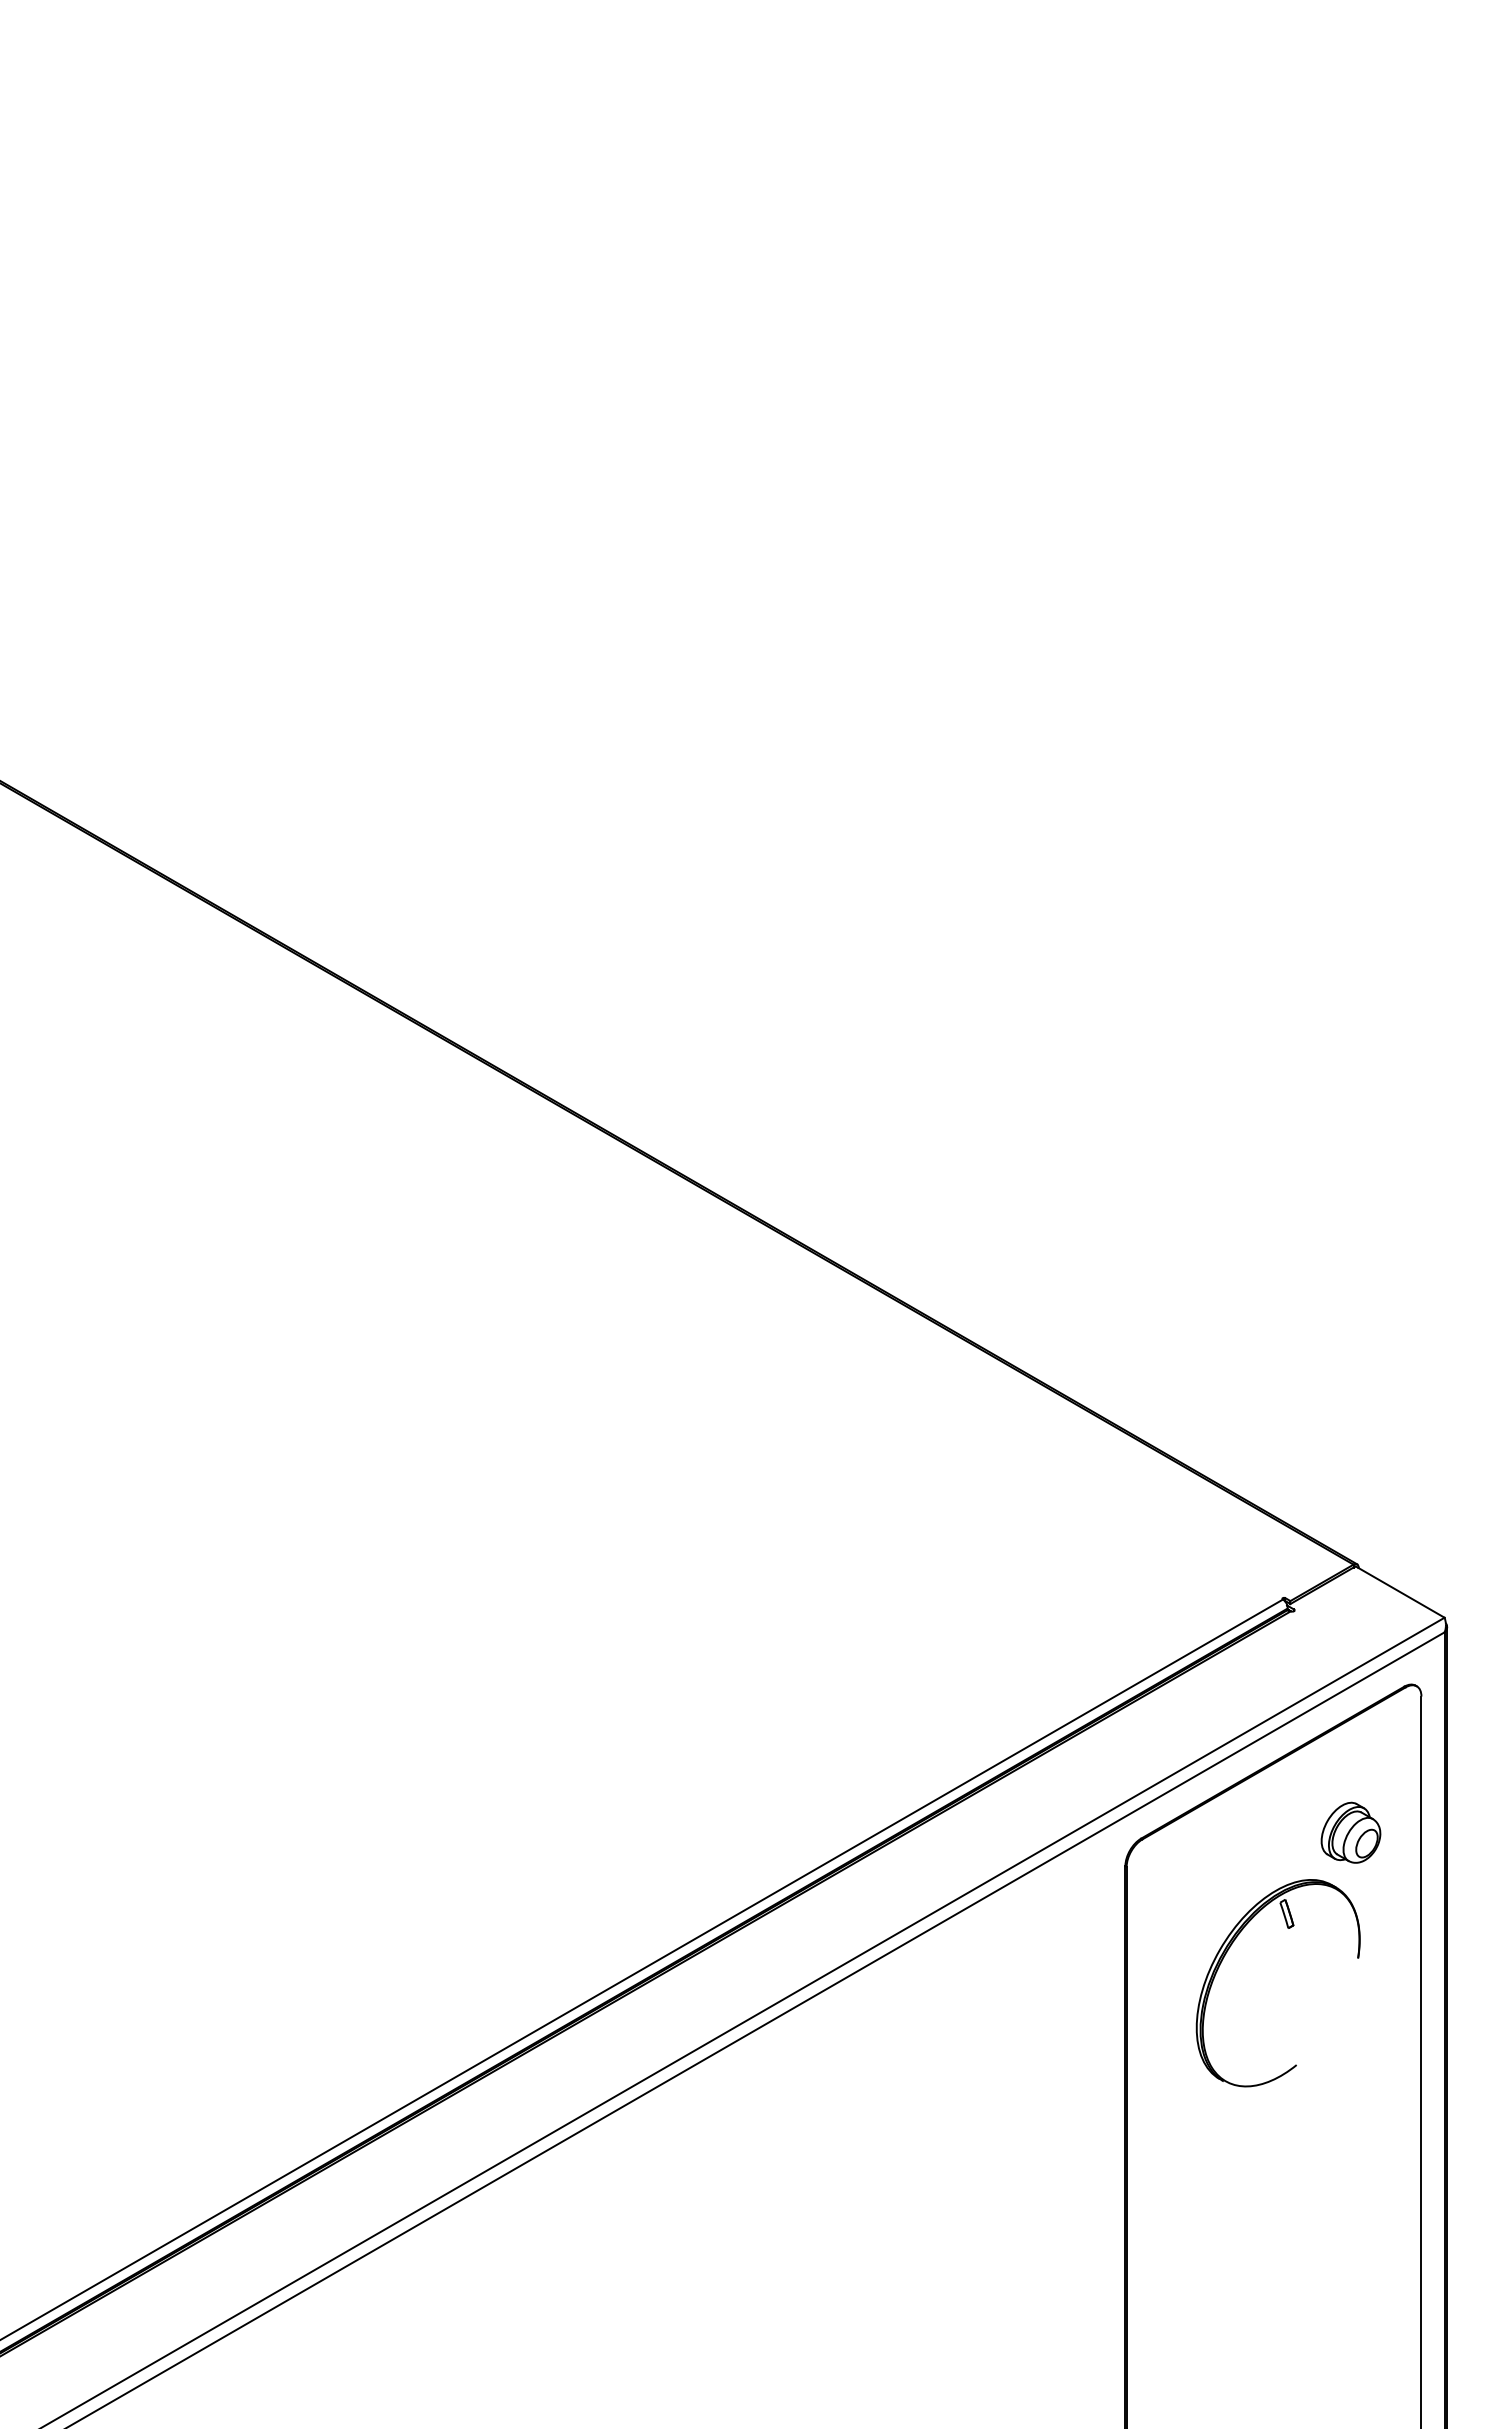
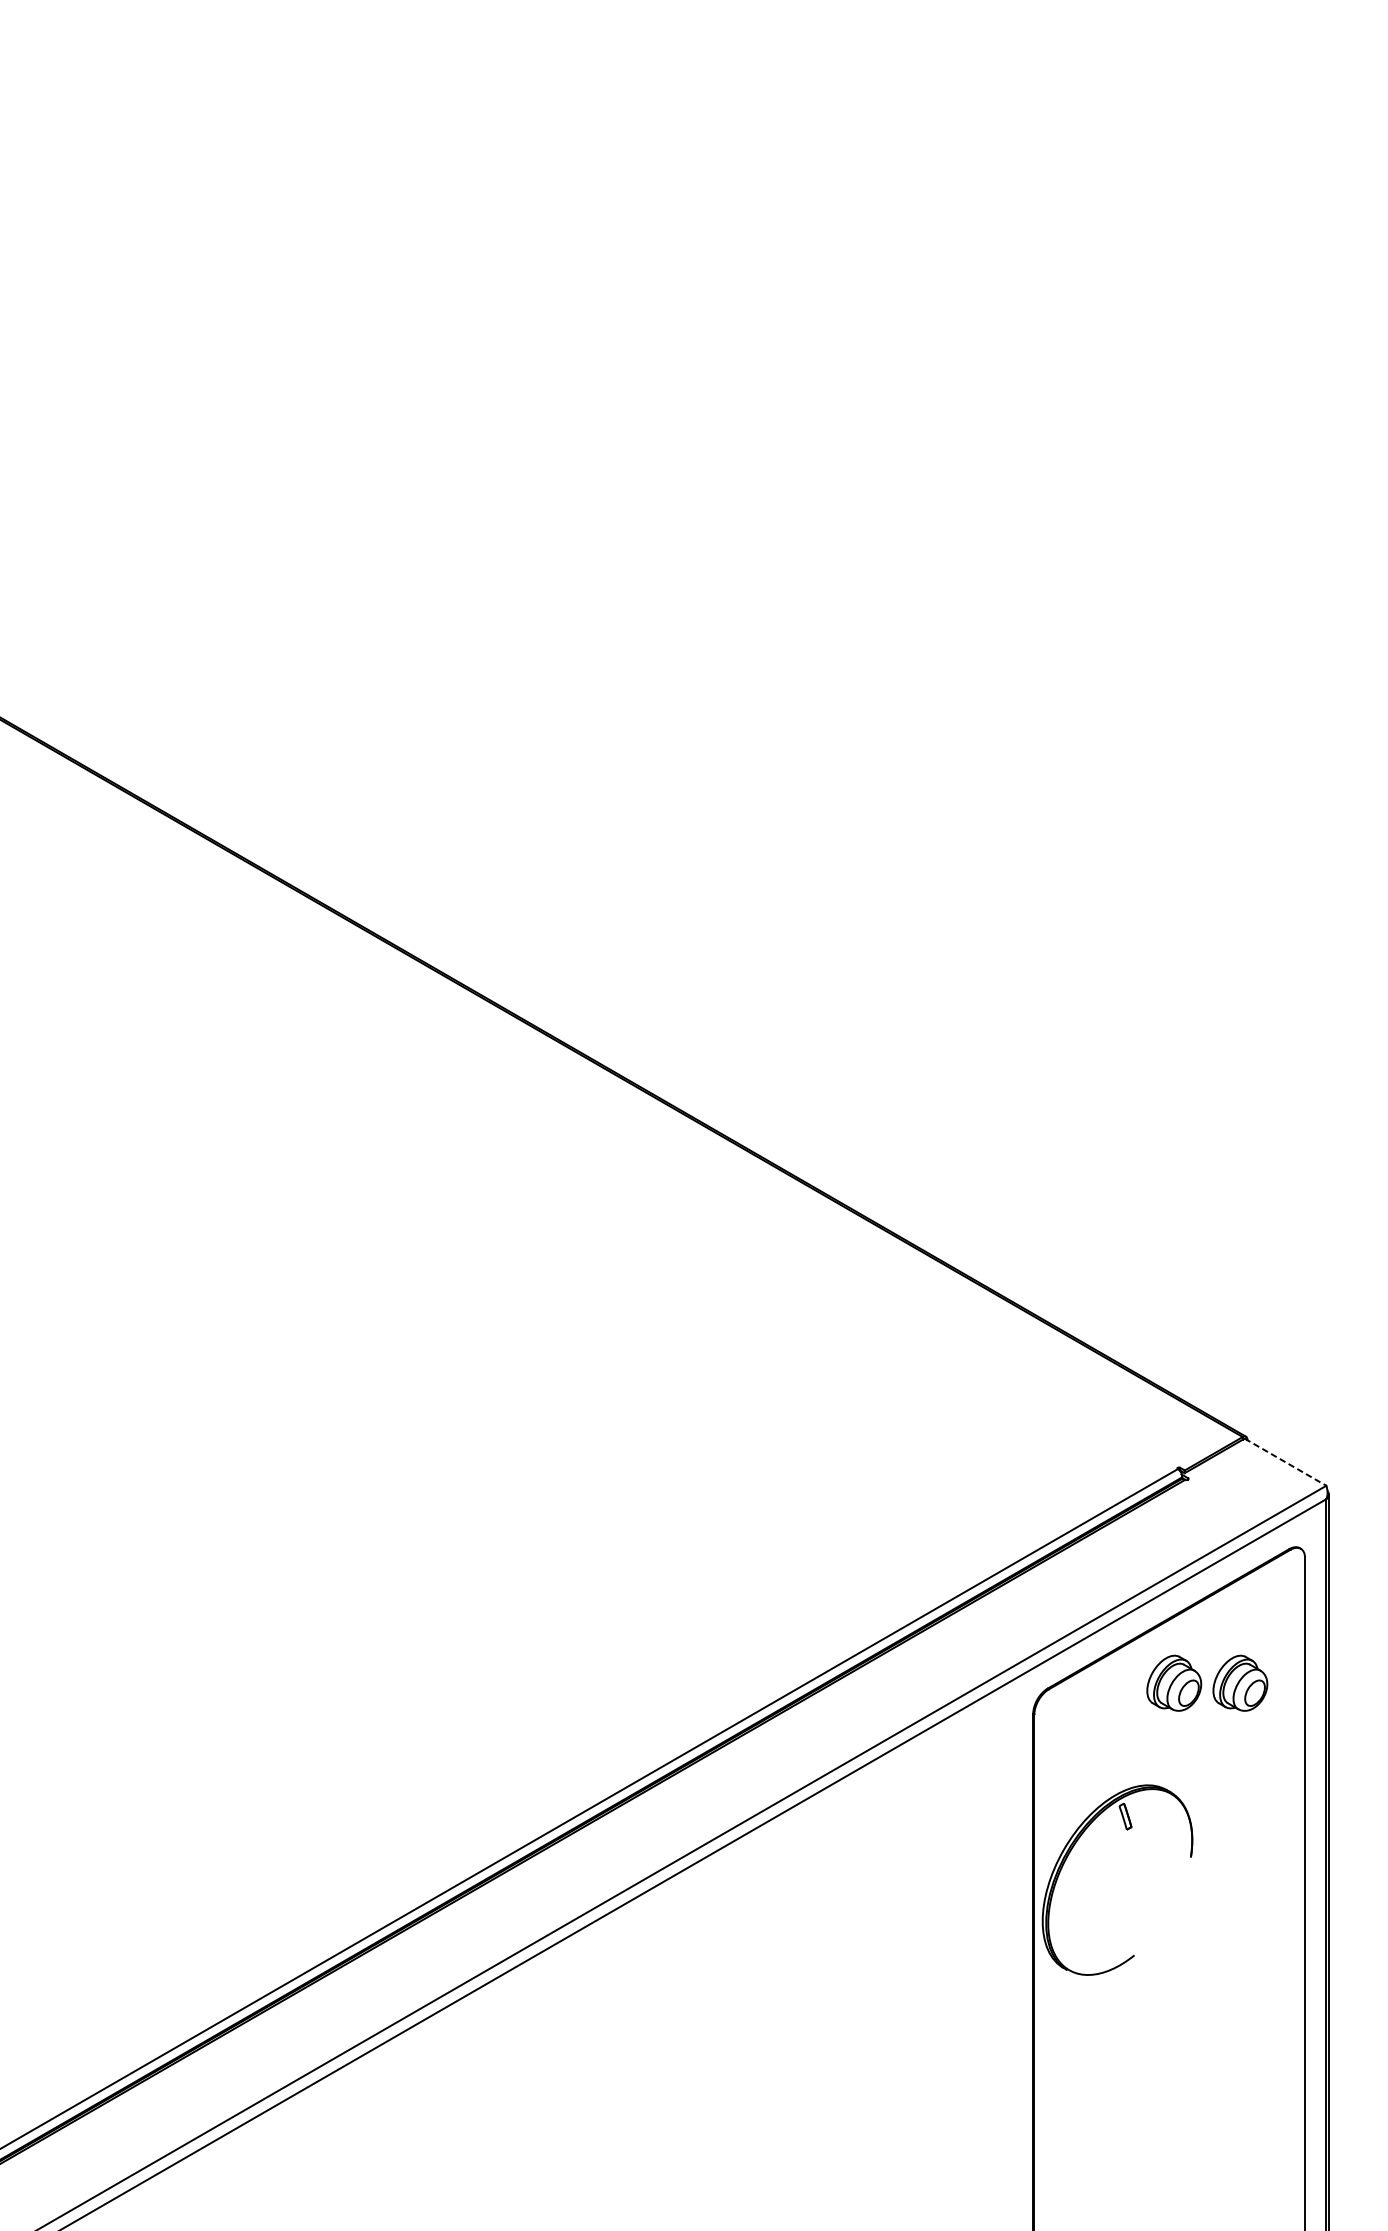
line: (1400, 1592) -> (1285, 1462), solid -> dashed
part: (1278, 1832) -> (1173, 1683), added
part: (1287, 1928) -> (1126, 1829), moved

